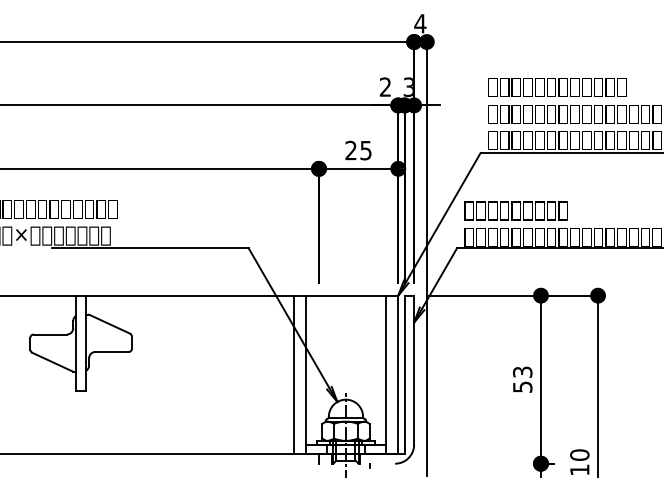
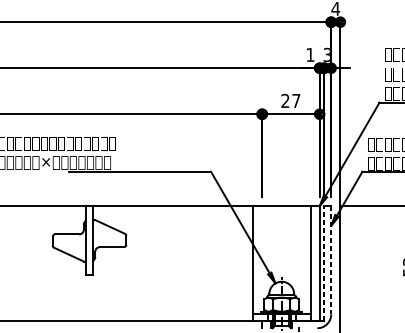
text: (384, 86) -> (309, 54), 2 -> 1
text: (365, 150) -> (295, 100), 25 -> 27
line: (414, 370) -> (331, 260), solid -> dashed
line: (293, 374) -> (243, 263), removed
line: (404, 374) -> (324, 263), solid -> dashed

